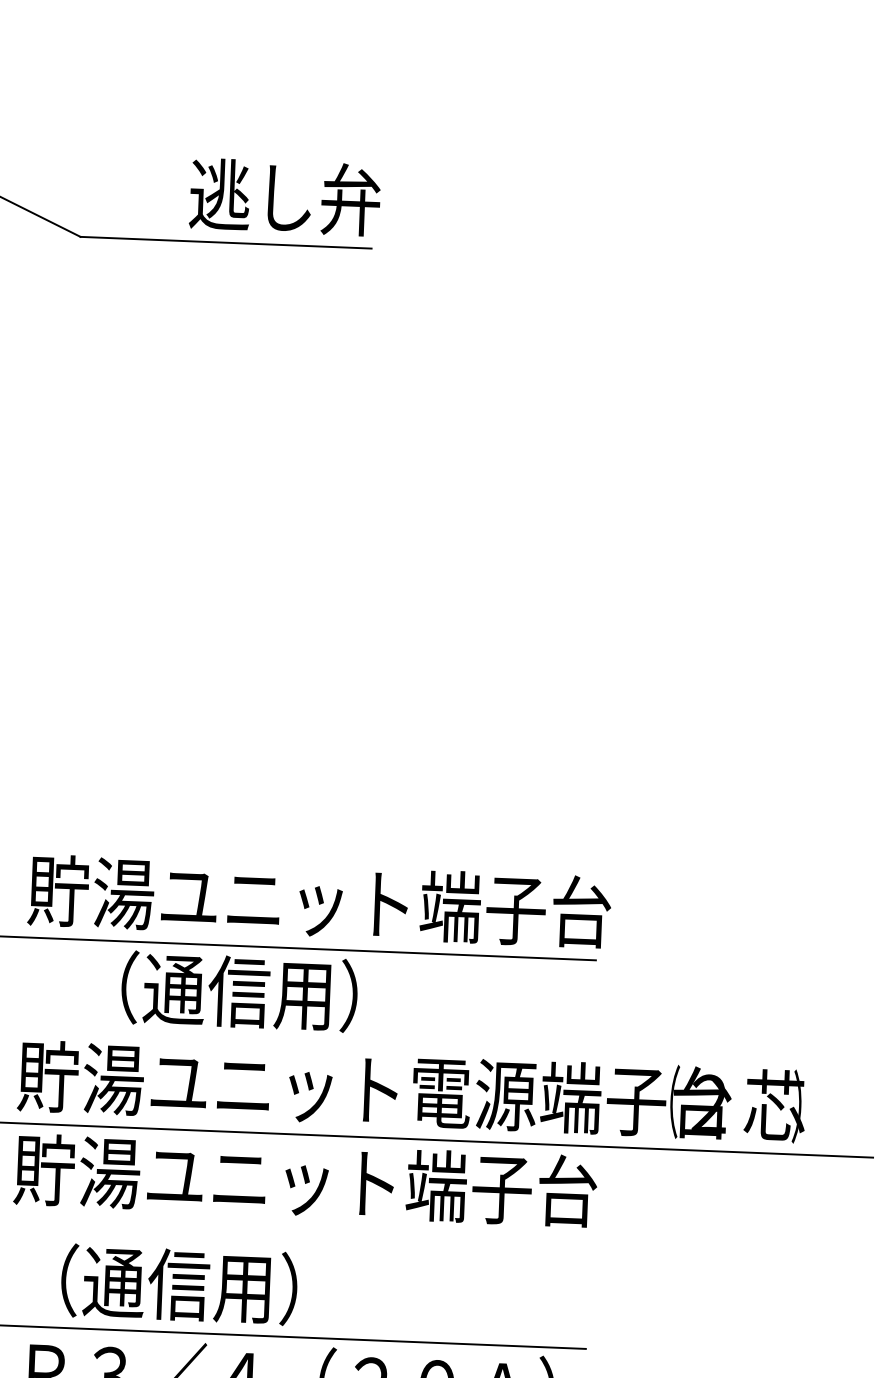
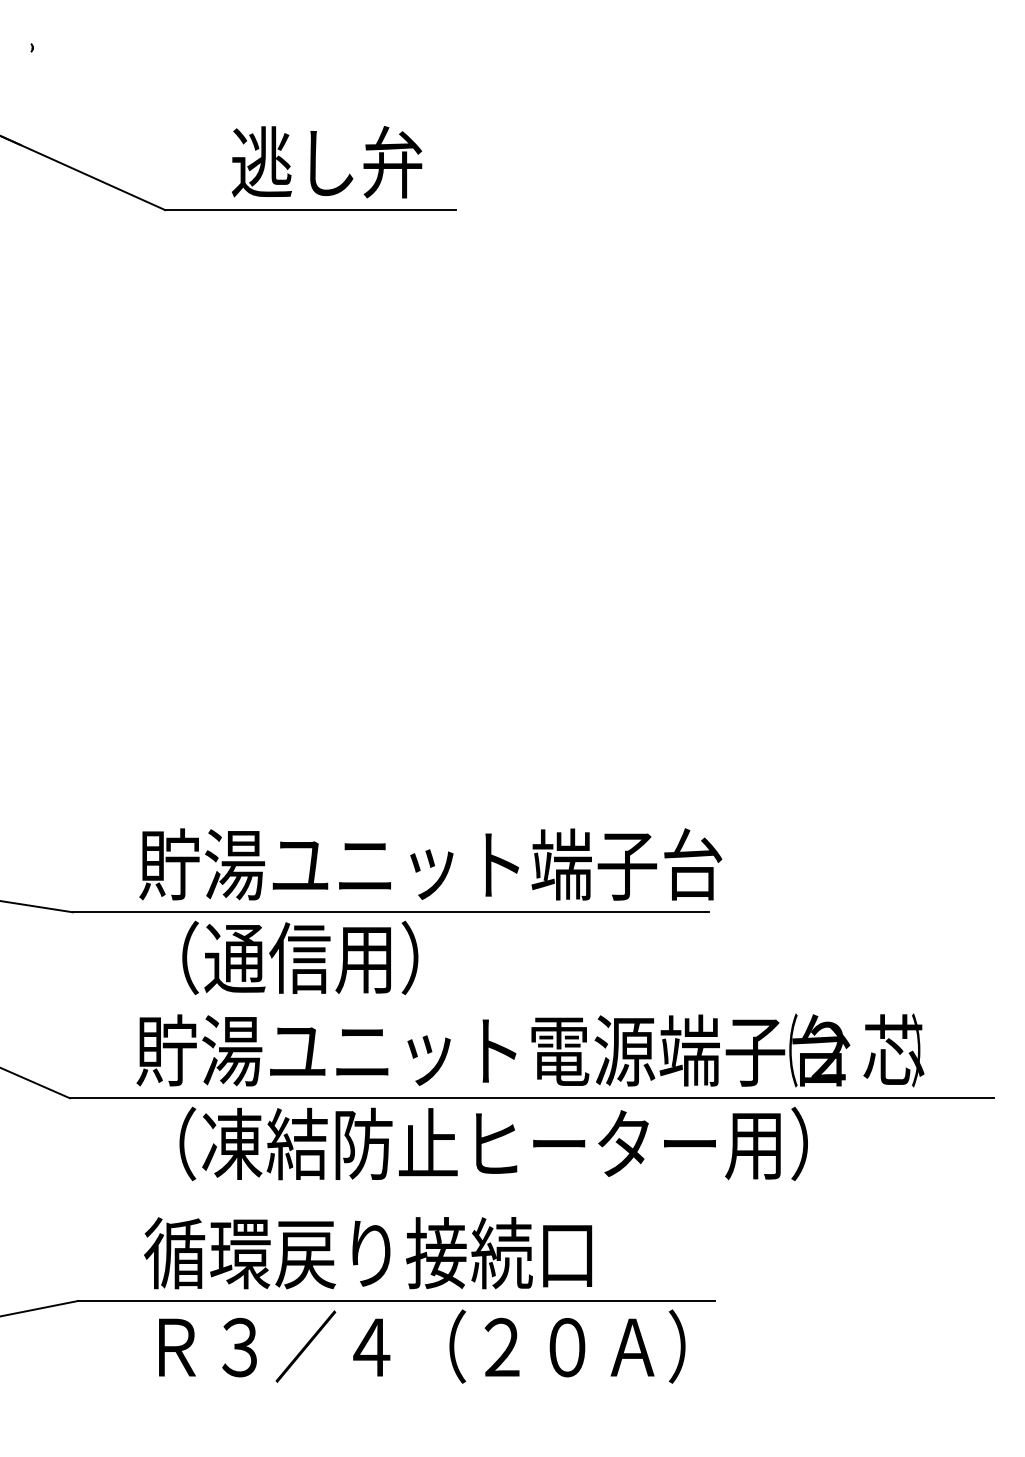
text: (285, 197) -> (327, 162), moved
text: (239, 991) -> (300, 957), moved
text: (349, 1181) -> (471, 1143), 貯湯ユニット端子台 -> （凍結防止ヒーター用）
text: (241, 1287) -> (368, 1253), （通信用） -> 循環戻り接続口

